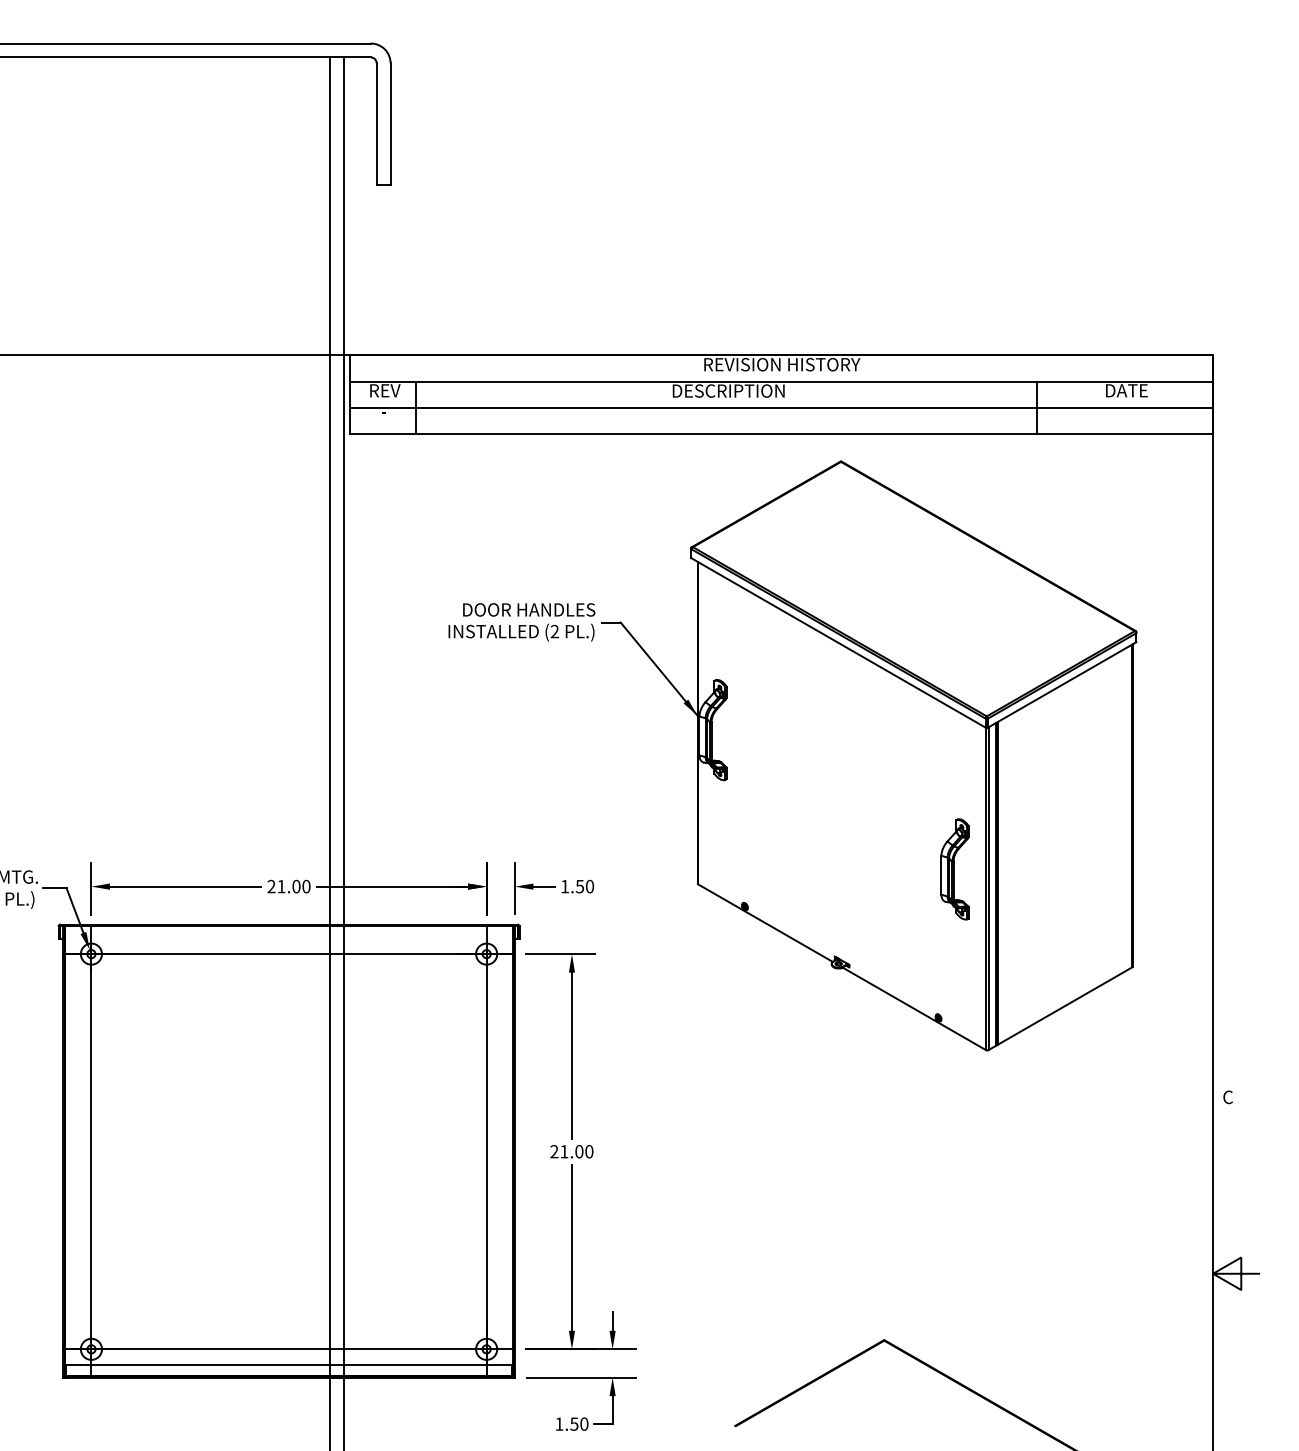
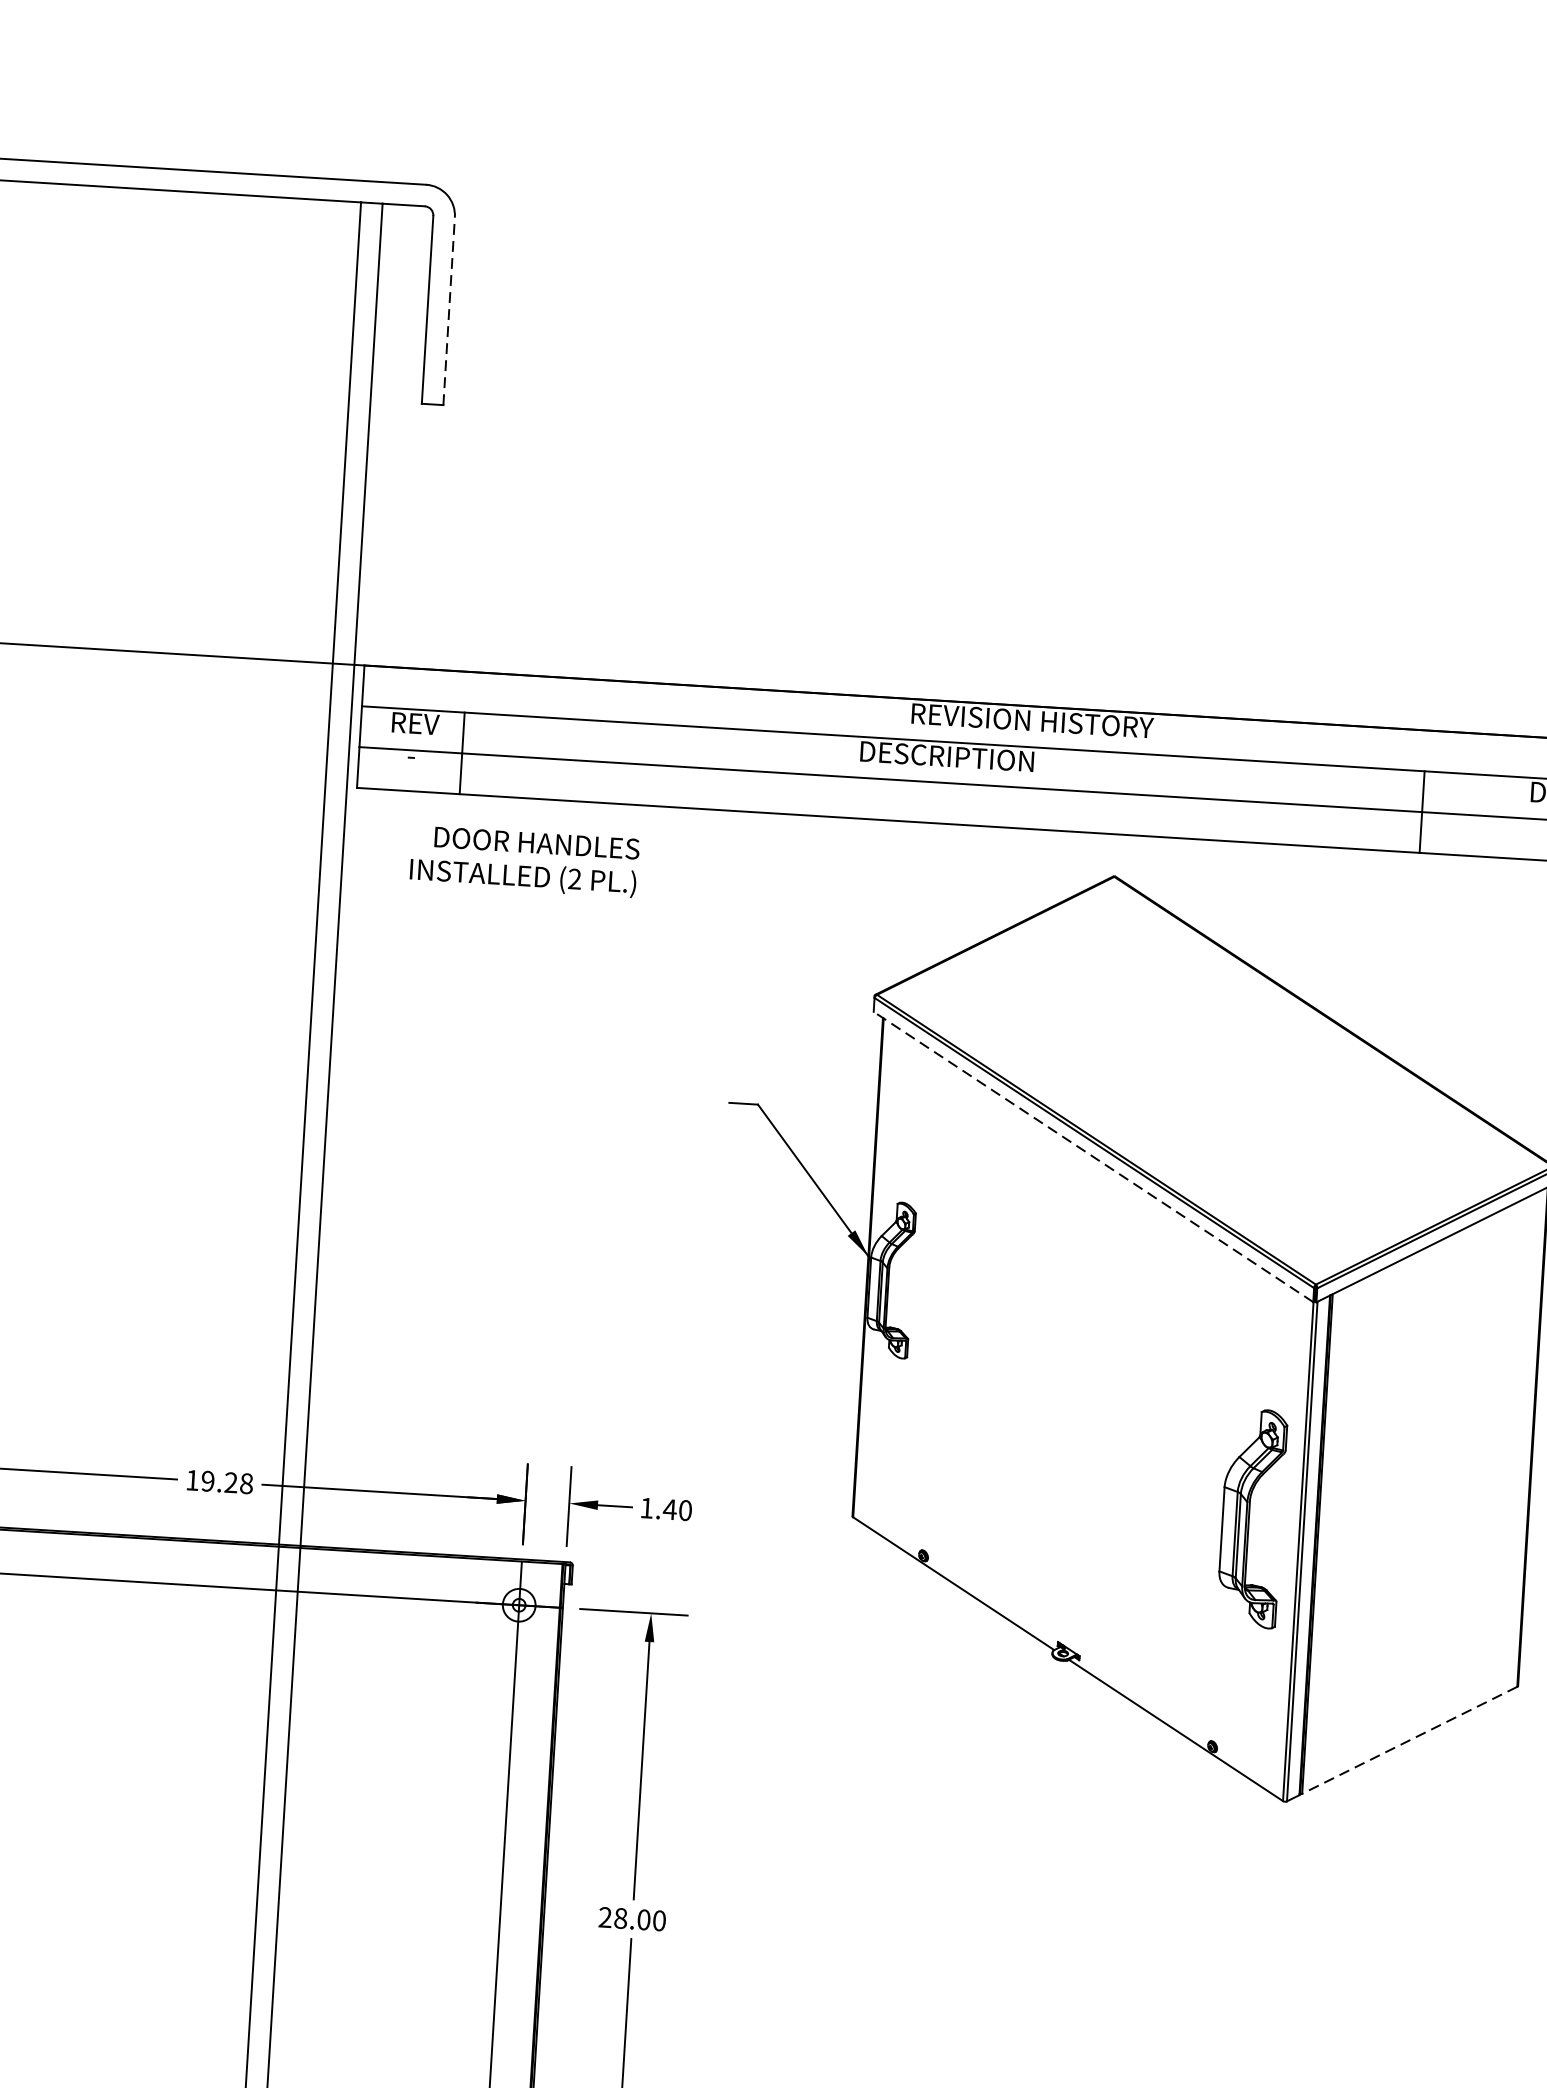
line: (390, 124) -> (448, 311), solid -> dashed
text: (521, 622) -> (524, 861), moved
line: (838, 643) -> (1093, 1157), solid -> dashed
part: (954, 869) -> (1251, 1518), size x1.4
text: (288, 886) -> (218, 1481), 21.00 -> 19.28
text: (579, 886) -> (669, 1509), 1.50 -> 1.40
line: (1064, 1006) -> (1408, 1741), solid -> dashed
text: (564, 1151) -> (621, 1918), 21.00 -> 28.00

